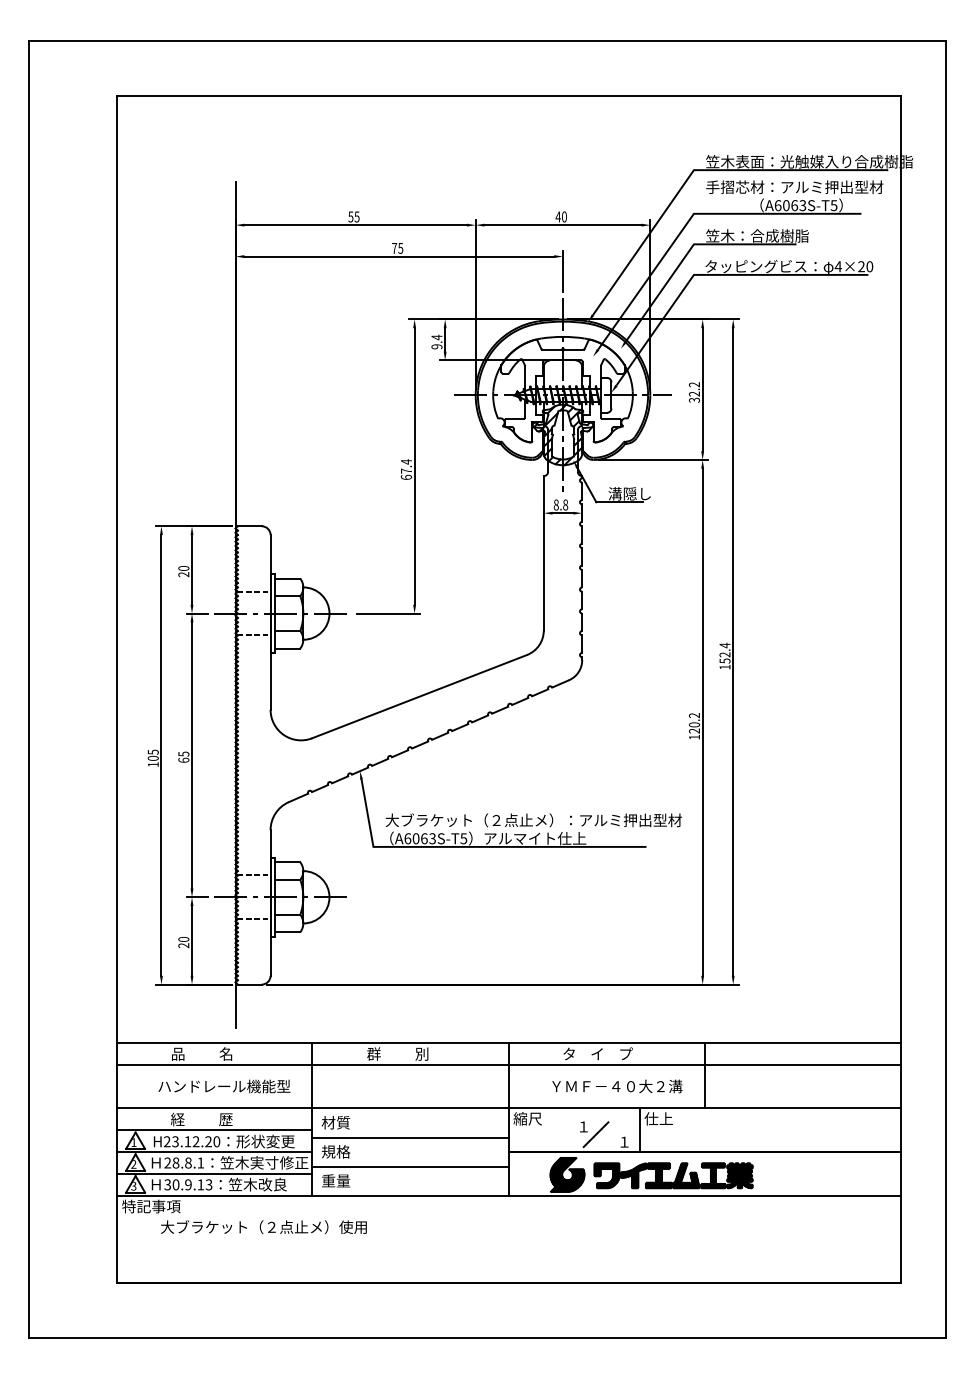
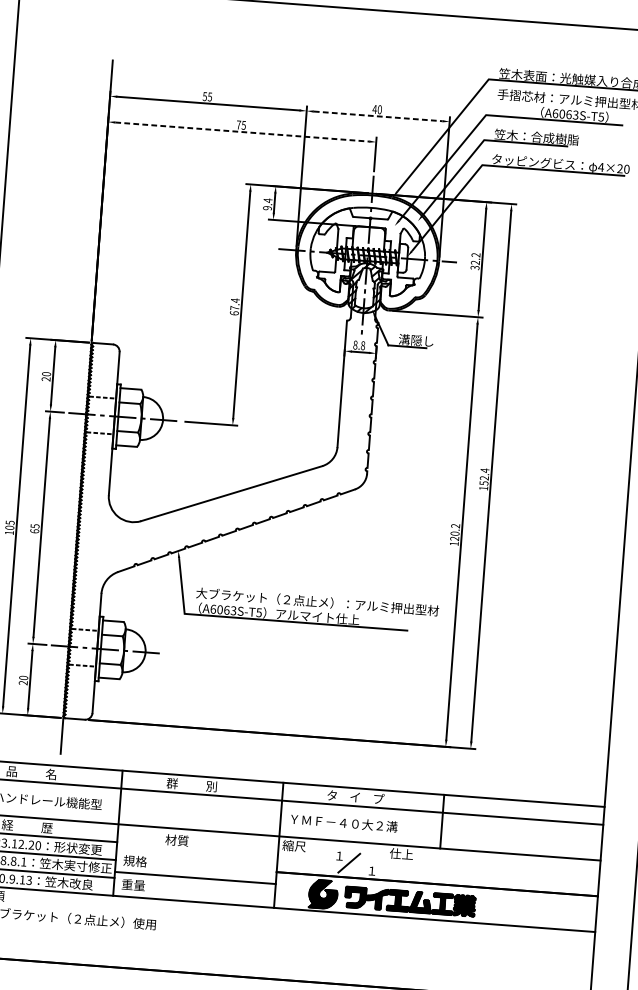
line: (563, 225) -> (378, 116), solid -> dashed
line: (399, 256) -> (242, 131), solid -> dashed
text: (617, 1086) -> (344, 823), moved
text: (335, 1122) -> (176, 840), moved
line: (639, 1130) -> (385, 862), removed
line: (410, 1137) -> (197, 854), removed

